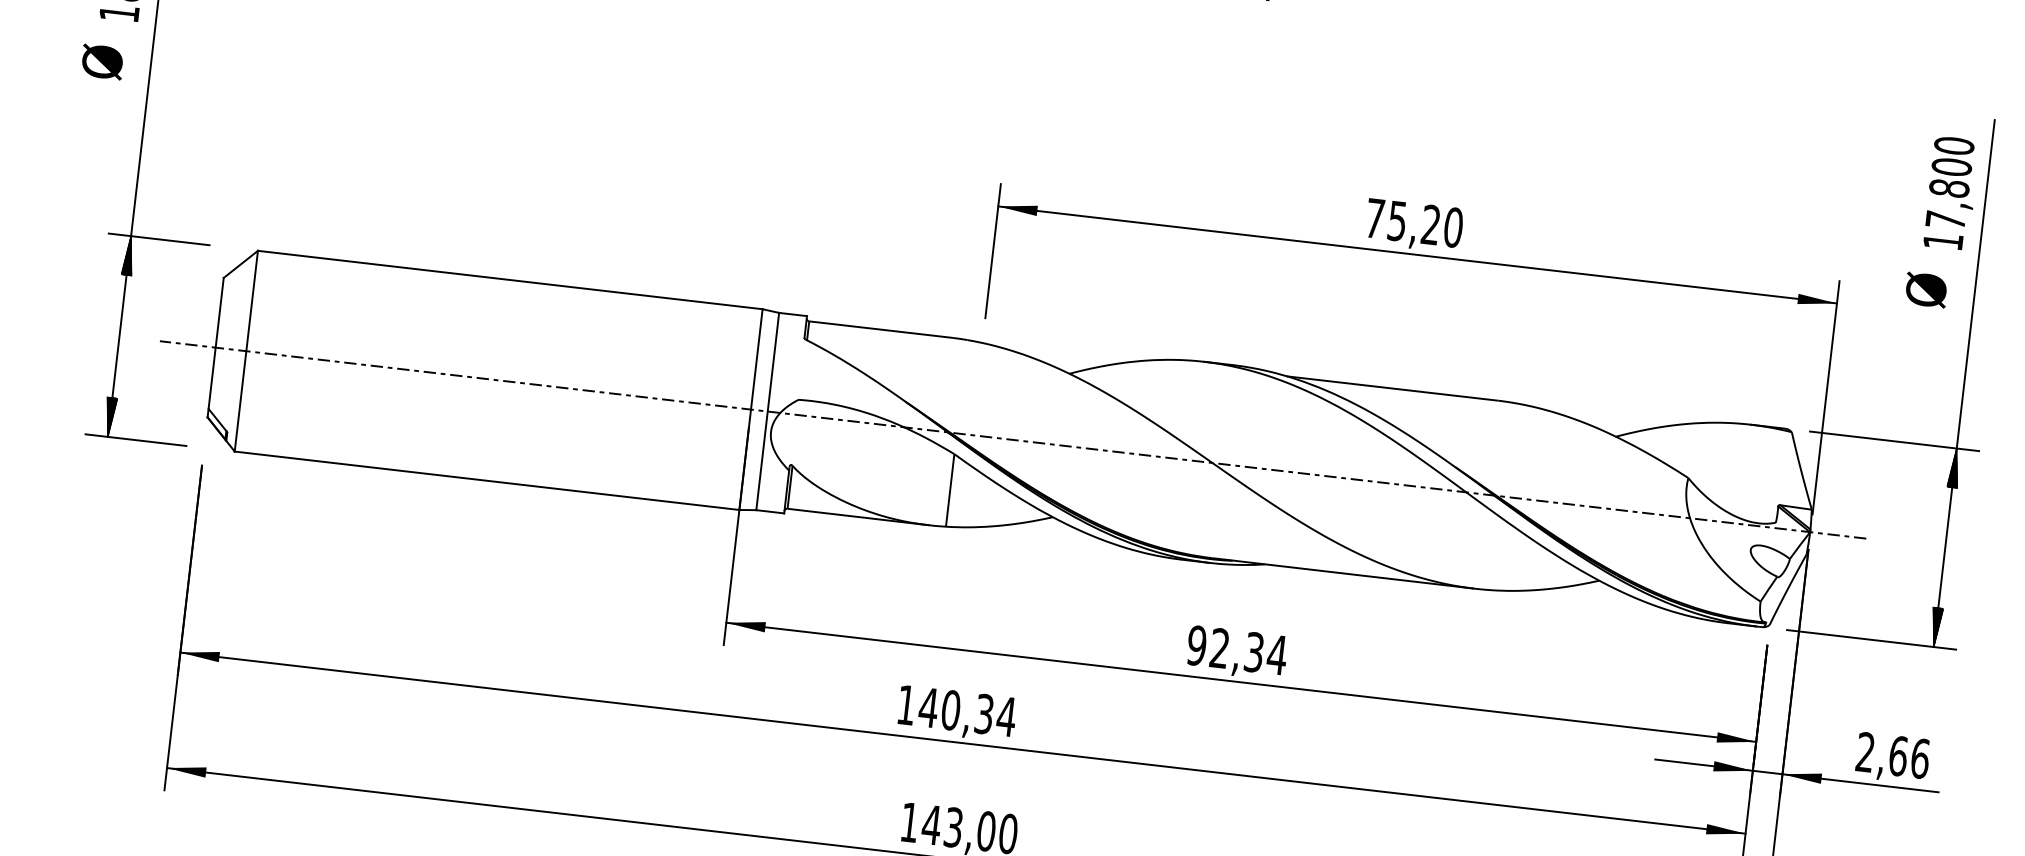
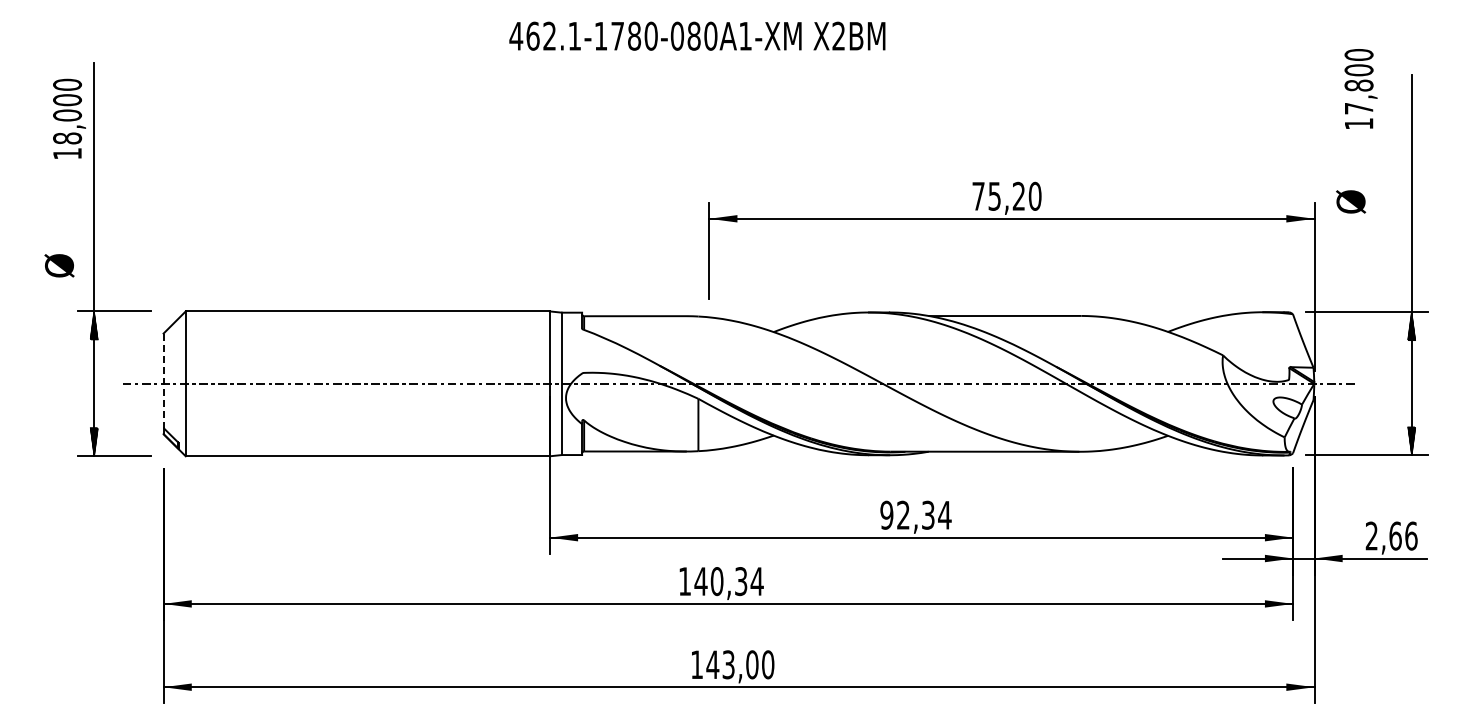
text: (102, 61) -> (59, 265), moved
text: (1950, 192) -> (1360, 88), moved
text: (1927, 289) -> (1351, 201), moved
line: (215, 344) -> (163, 381), solid -> dashed

